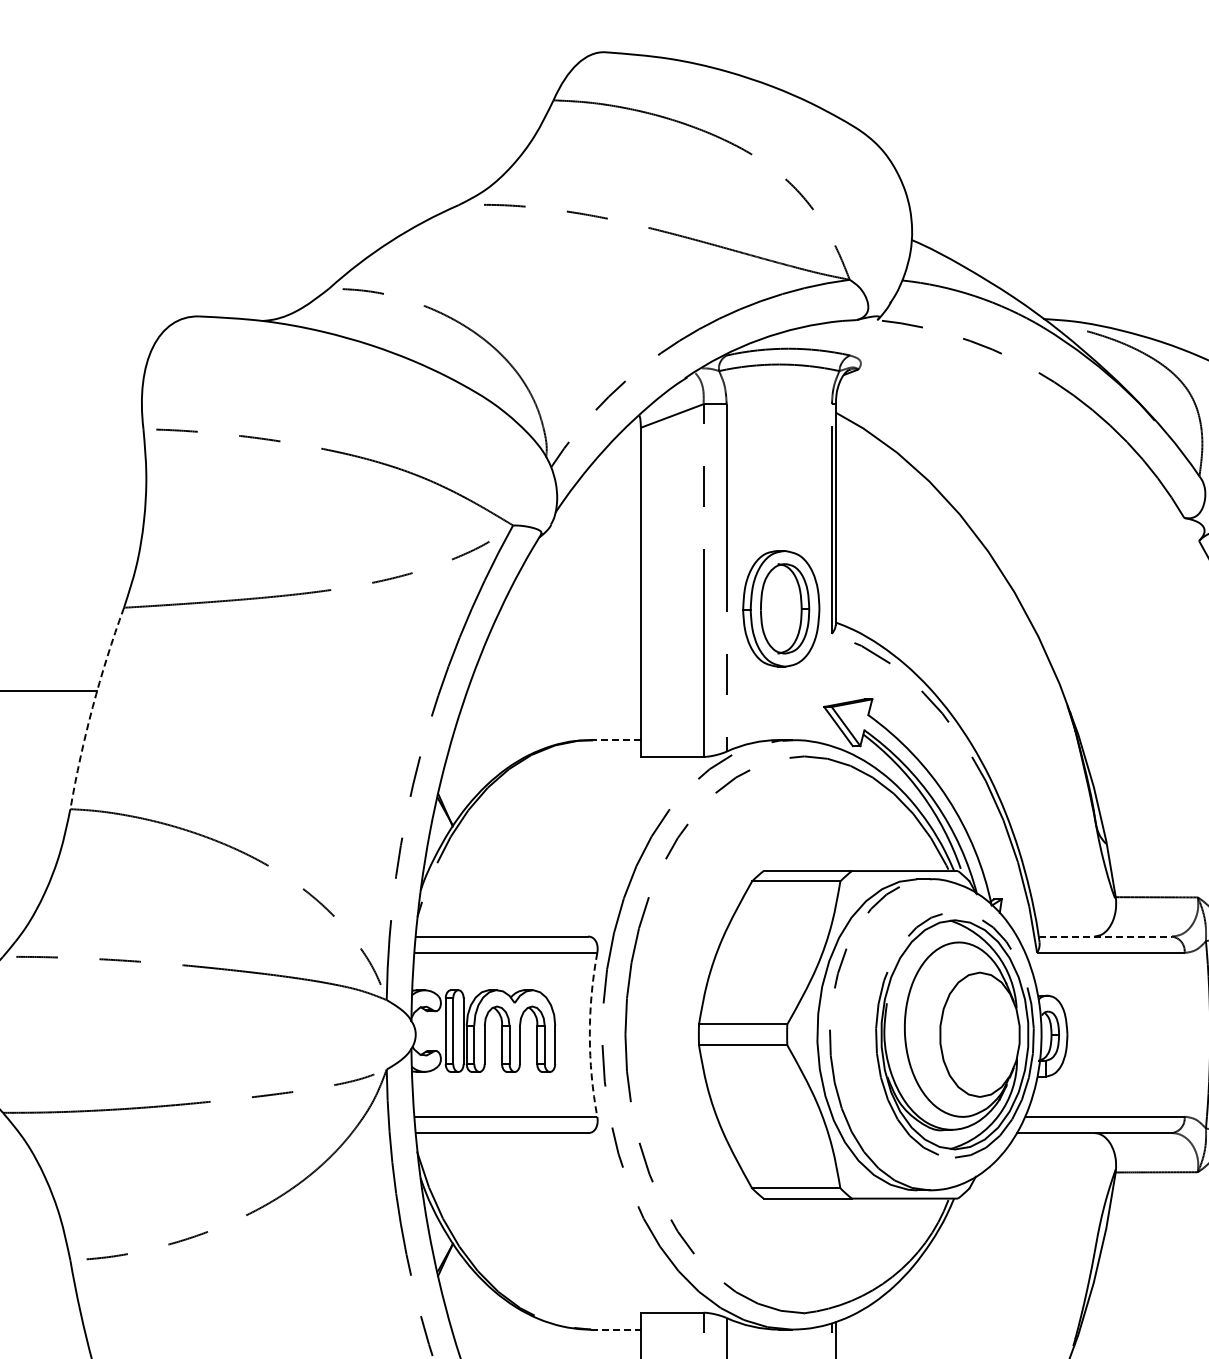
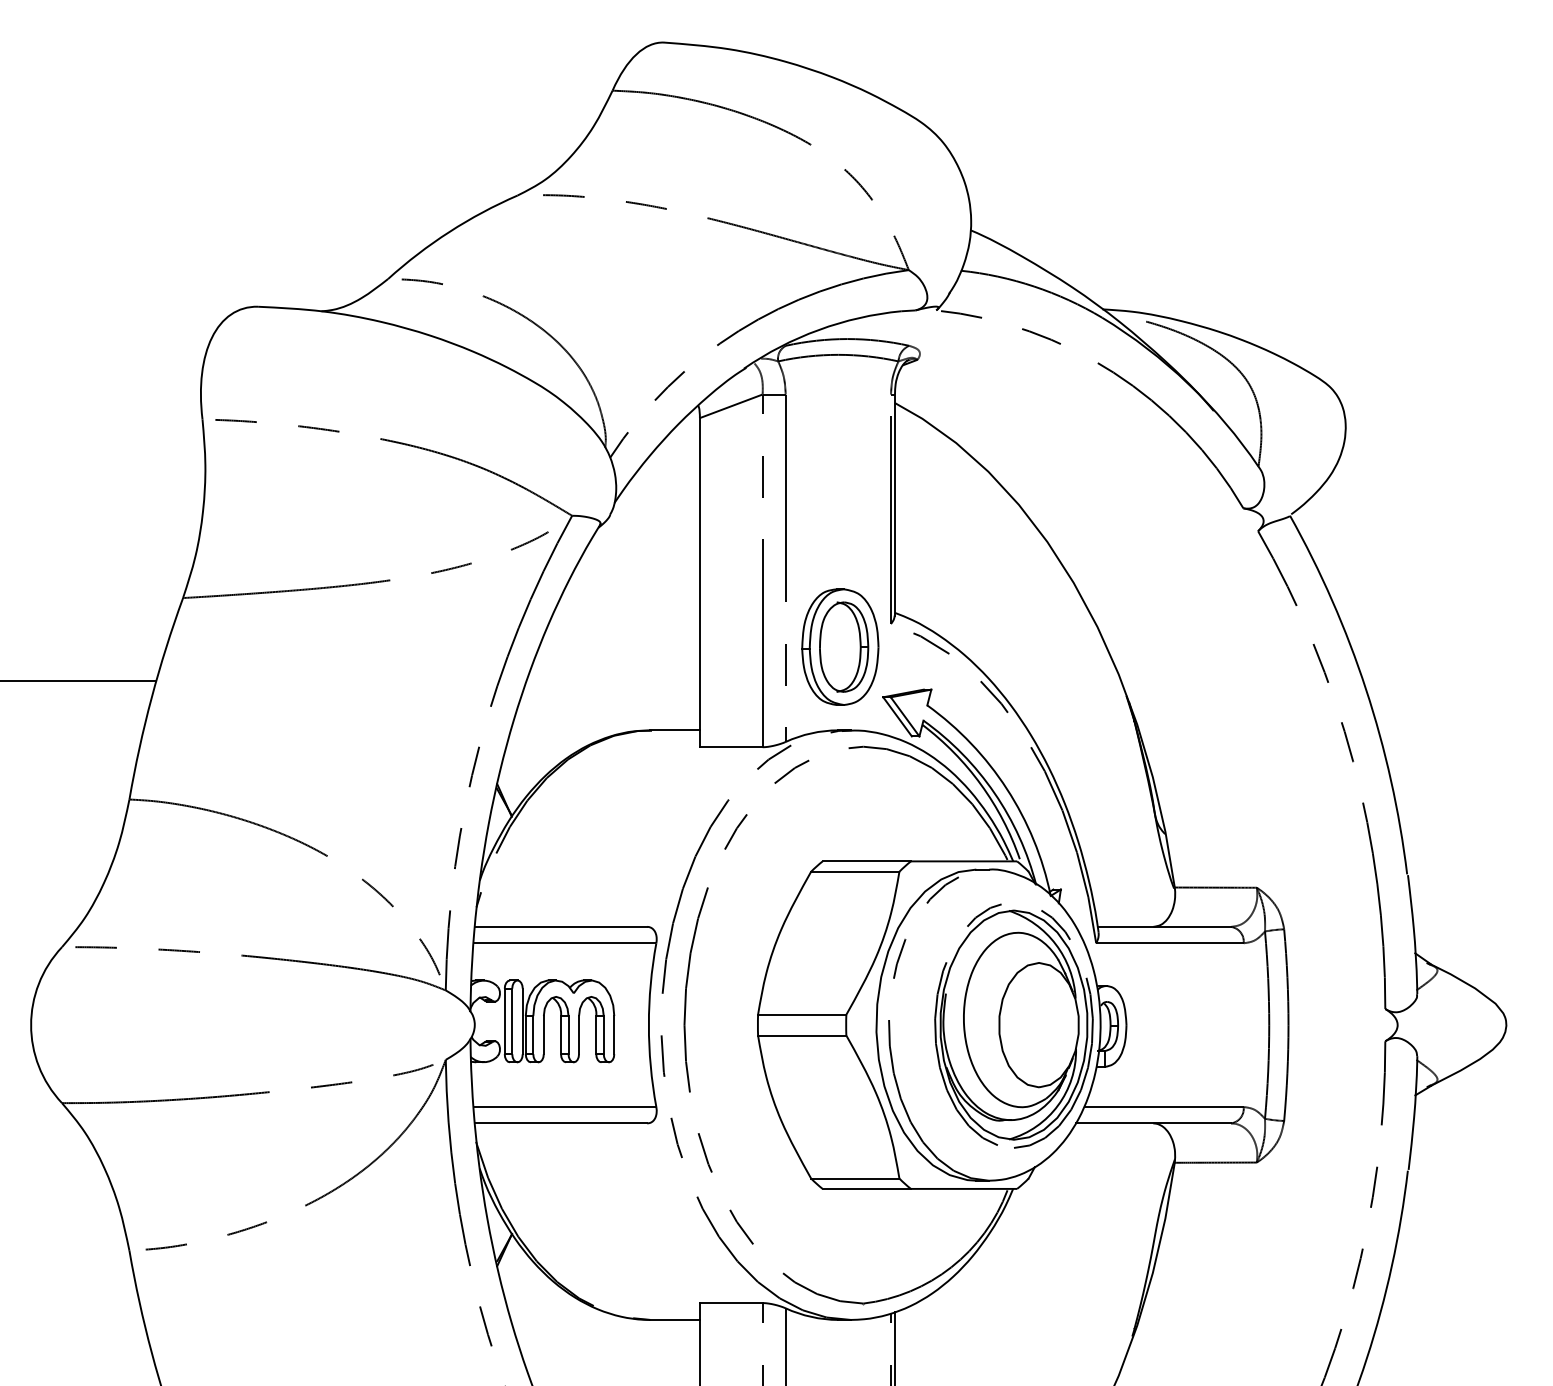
part: (781, 608) -> (840, 646), moved
arc: (92, 707) -> (151, 697), dashed -> solid
line: (616, 740) -> (675, 730), dashed -> solid
line: (1105, 936) -> (1164, 926), dashed -> solid
arc: (589, 1035) -> (648, 1025), dashed -> solid
line: (616, 1329) -> (675, 1319), dashed -> solid

